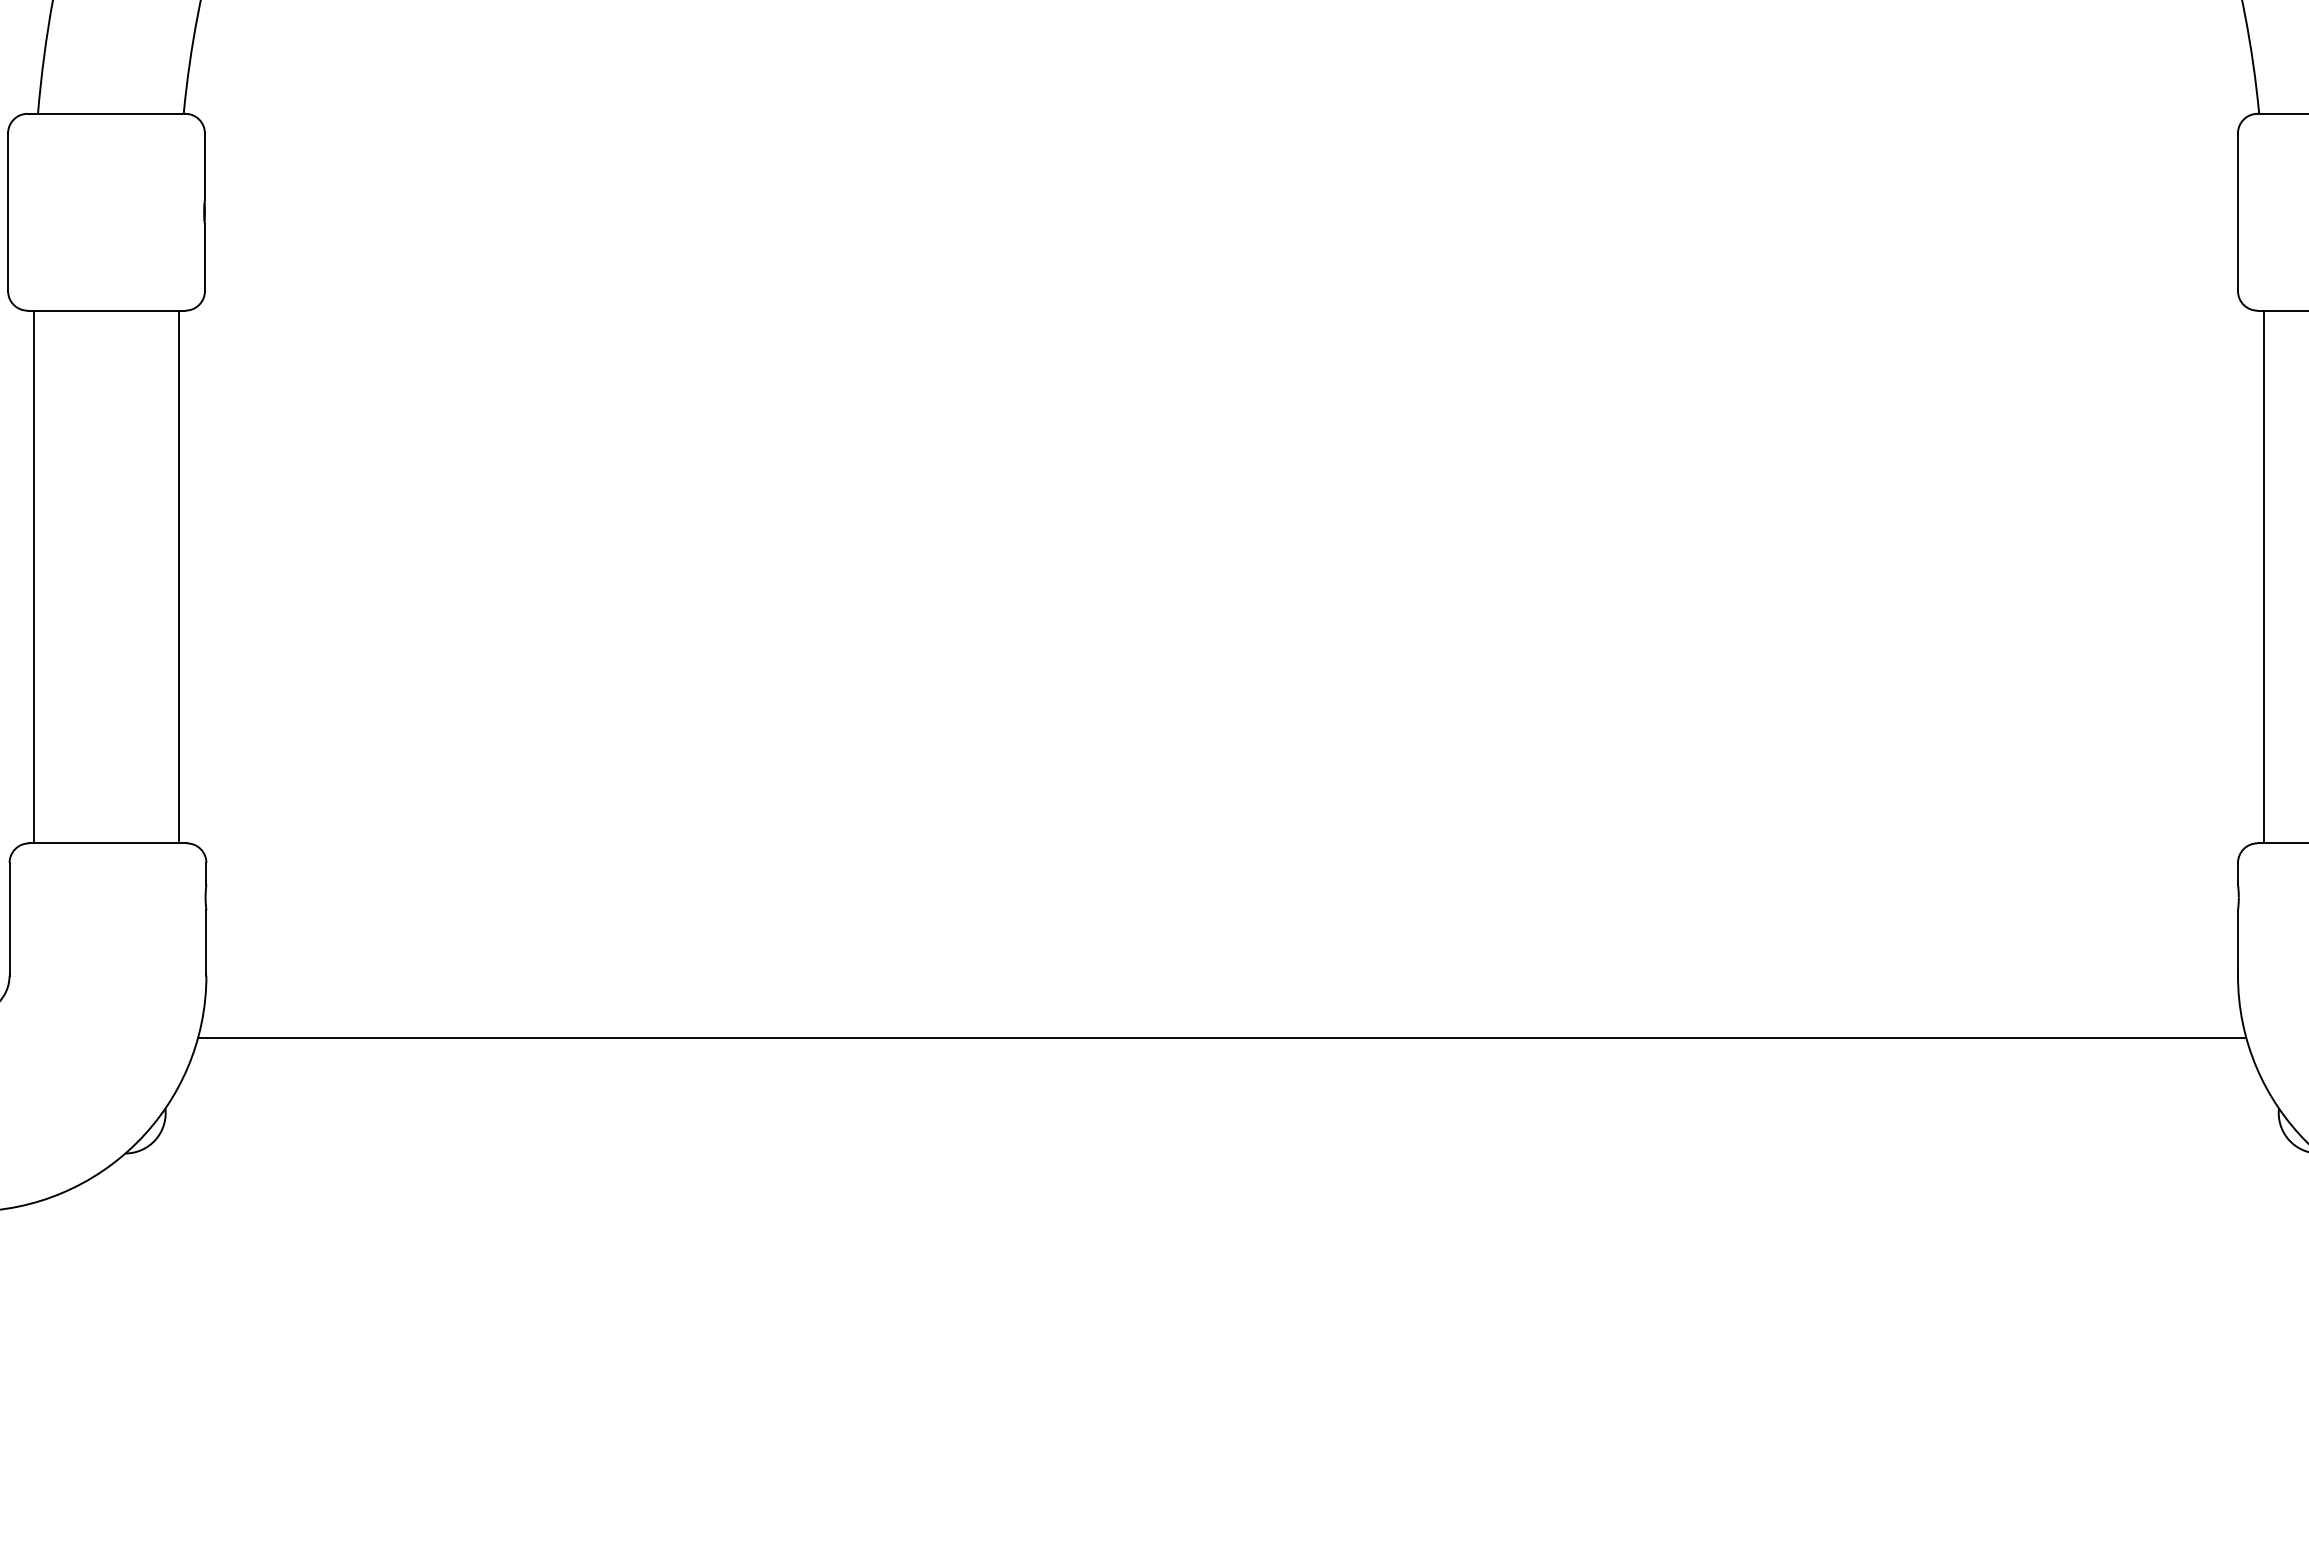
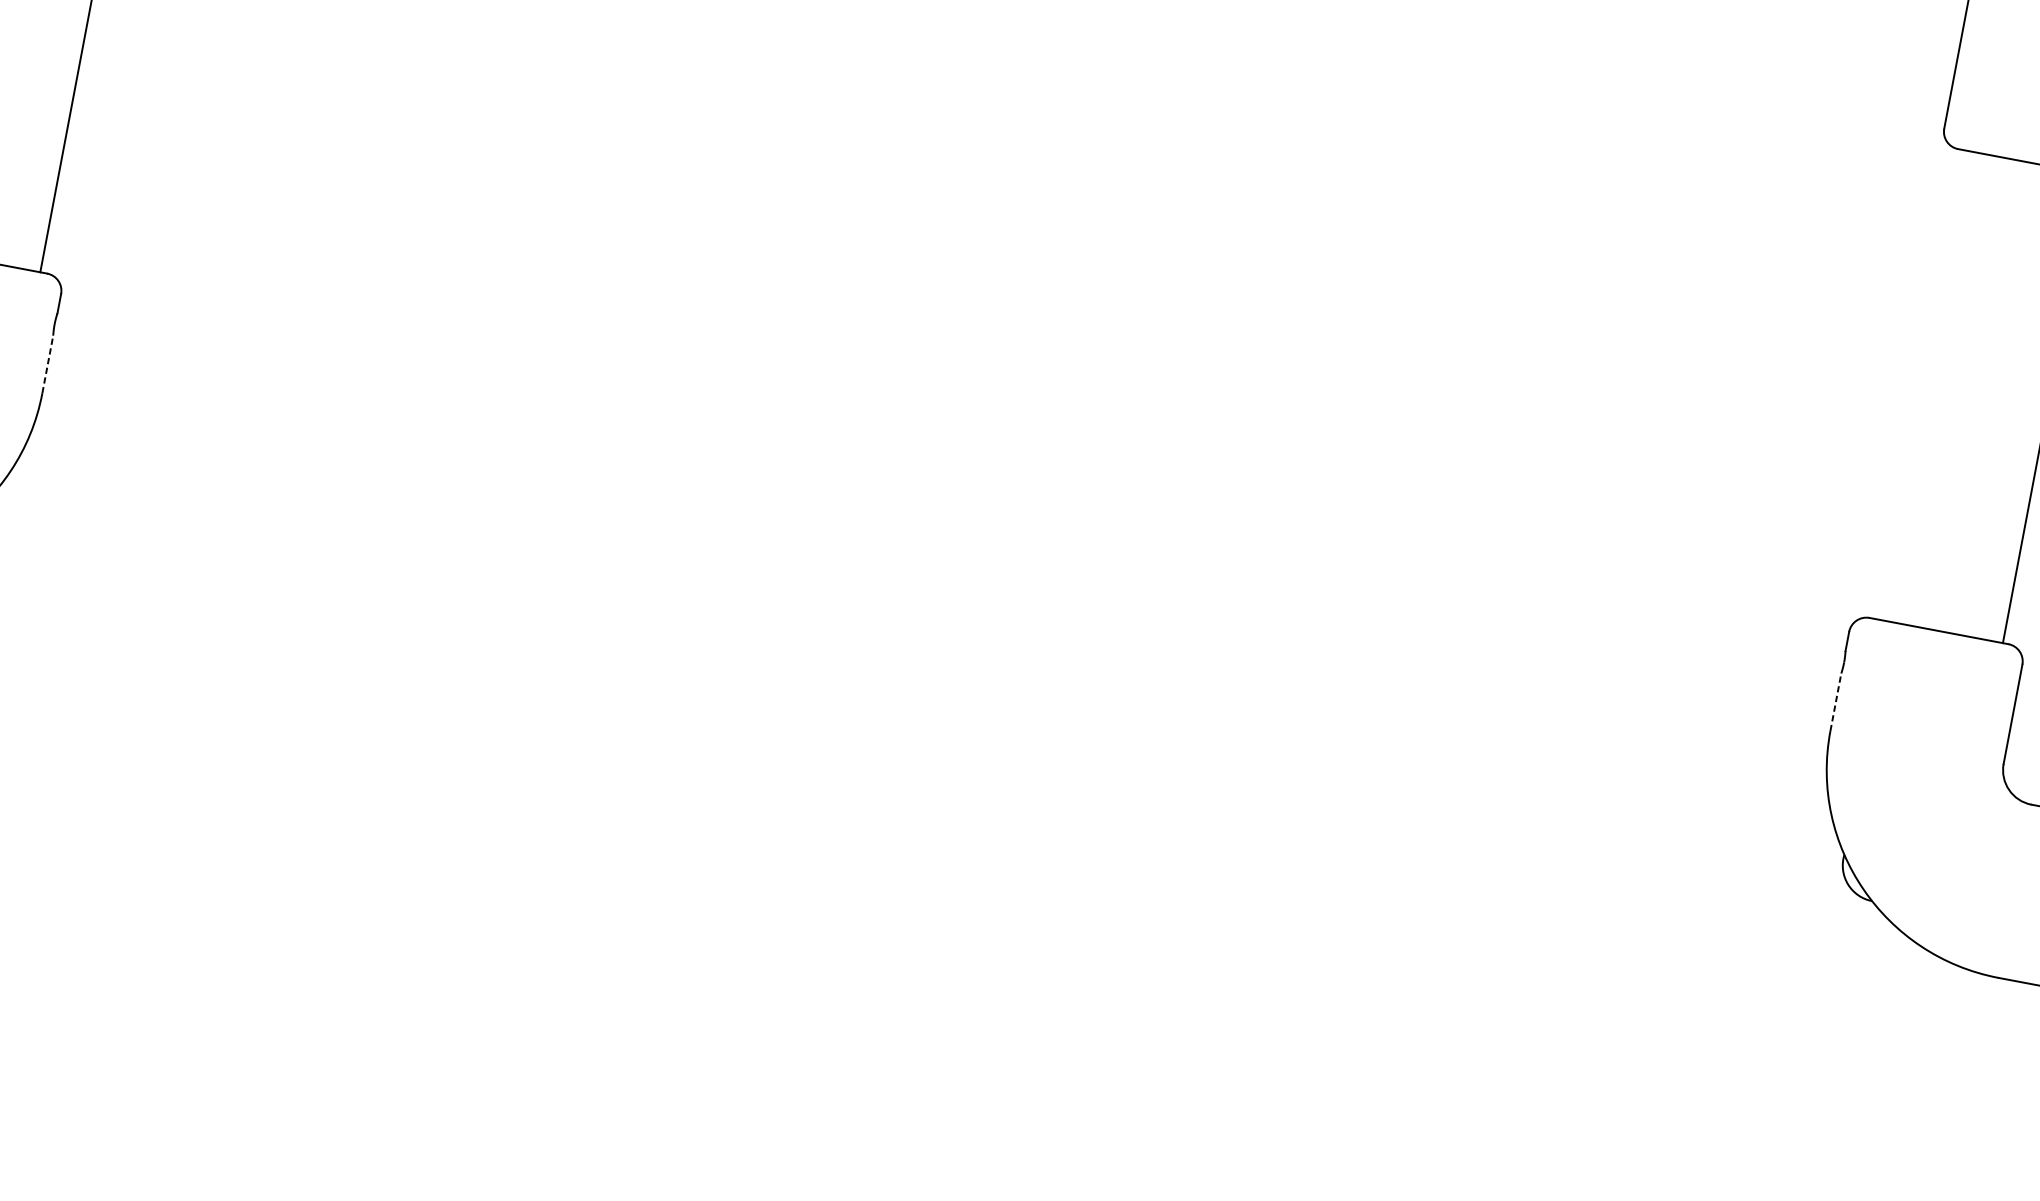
line: (2263, 576) -> (1919, 384), removed
line: (206, 942) -> (47, 364), solid -> dashed
line: (2238, 942) -> (1836, 702), solid -> dashed
line: (1222, 1037) -> (926, 616), removed

